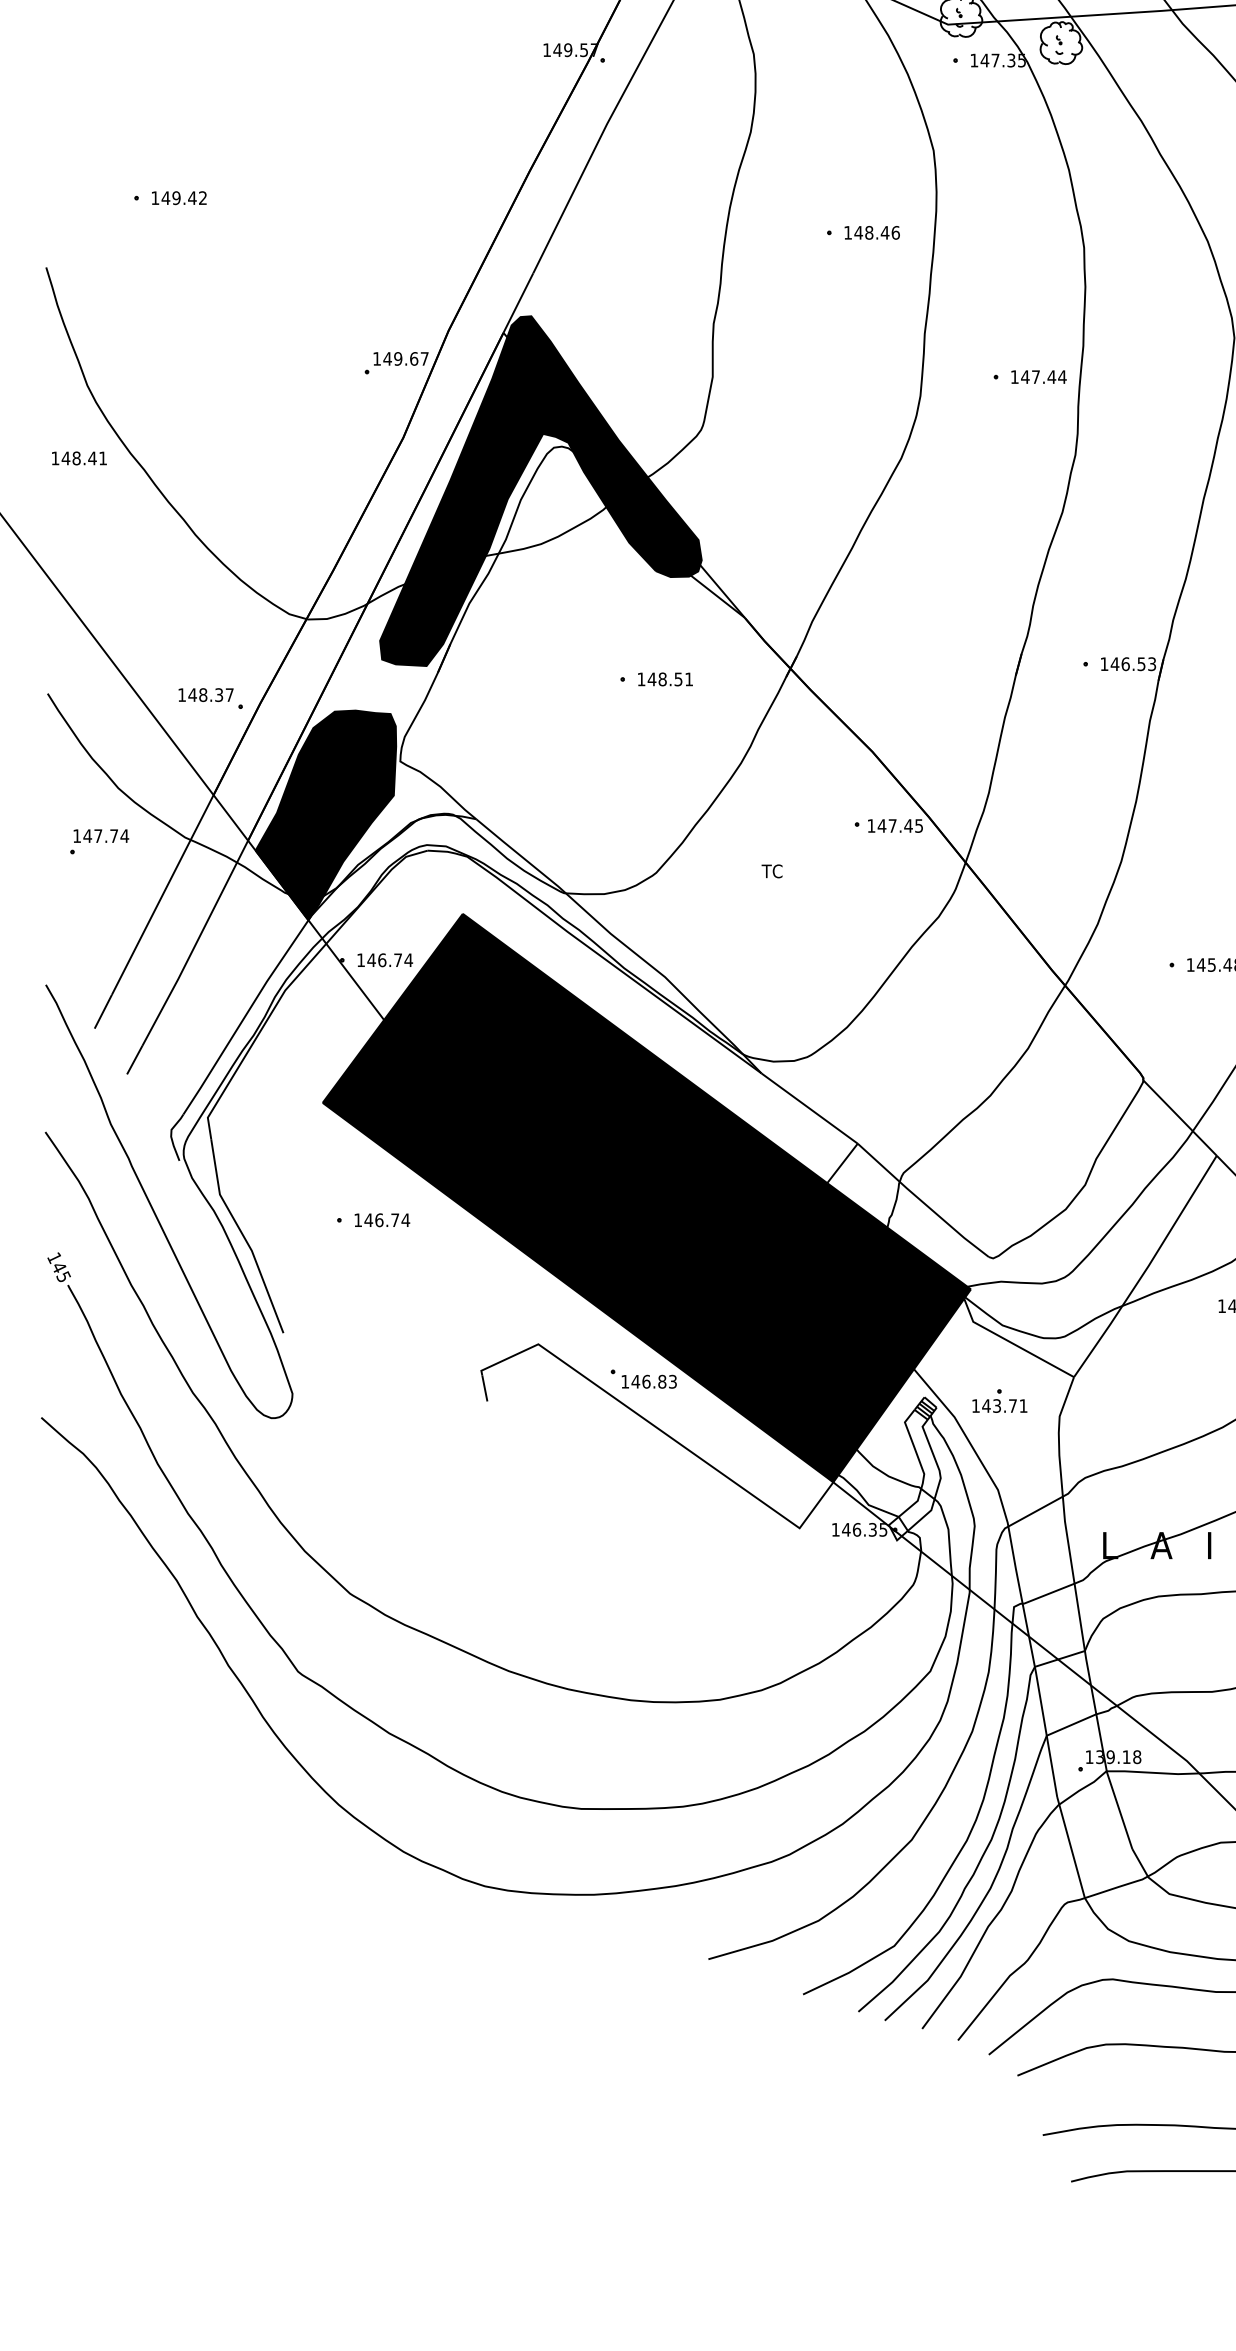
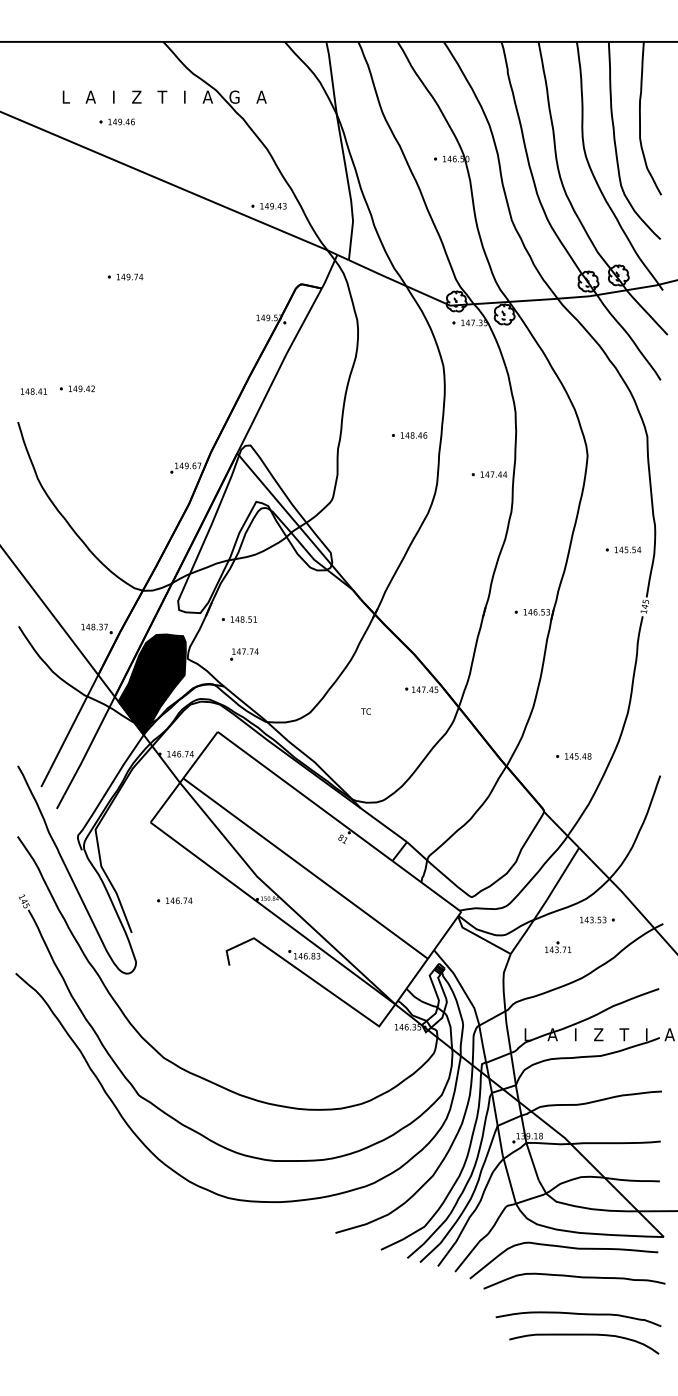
part: (862, 232) -> (409, 435), moved
text: (80, 458) -> (34, 391), moved
fill: (541, 491) -> (255, 529), removed
part: (654, 679) -> (238, 619), moved
part: (99, 842) -> (244, 654), moved
fill: (645, 1196) -> (305, 867), removed
part: (372, 1219) -> (174, 900), moved
part: (1000, 1401) -> (558, 947), moved

